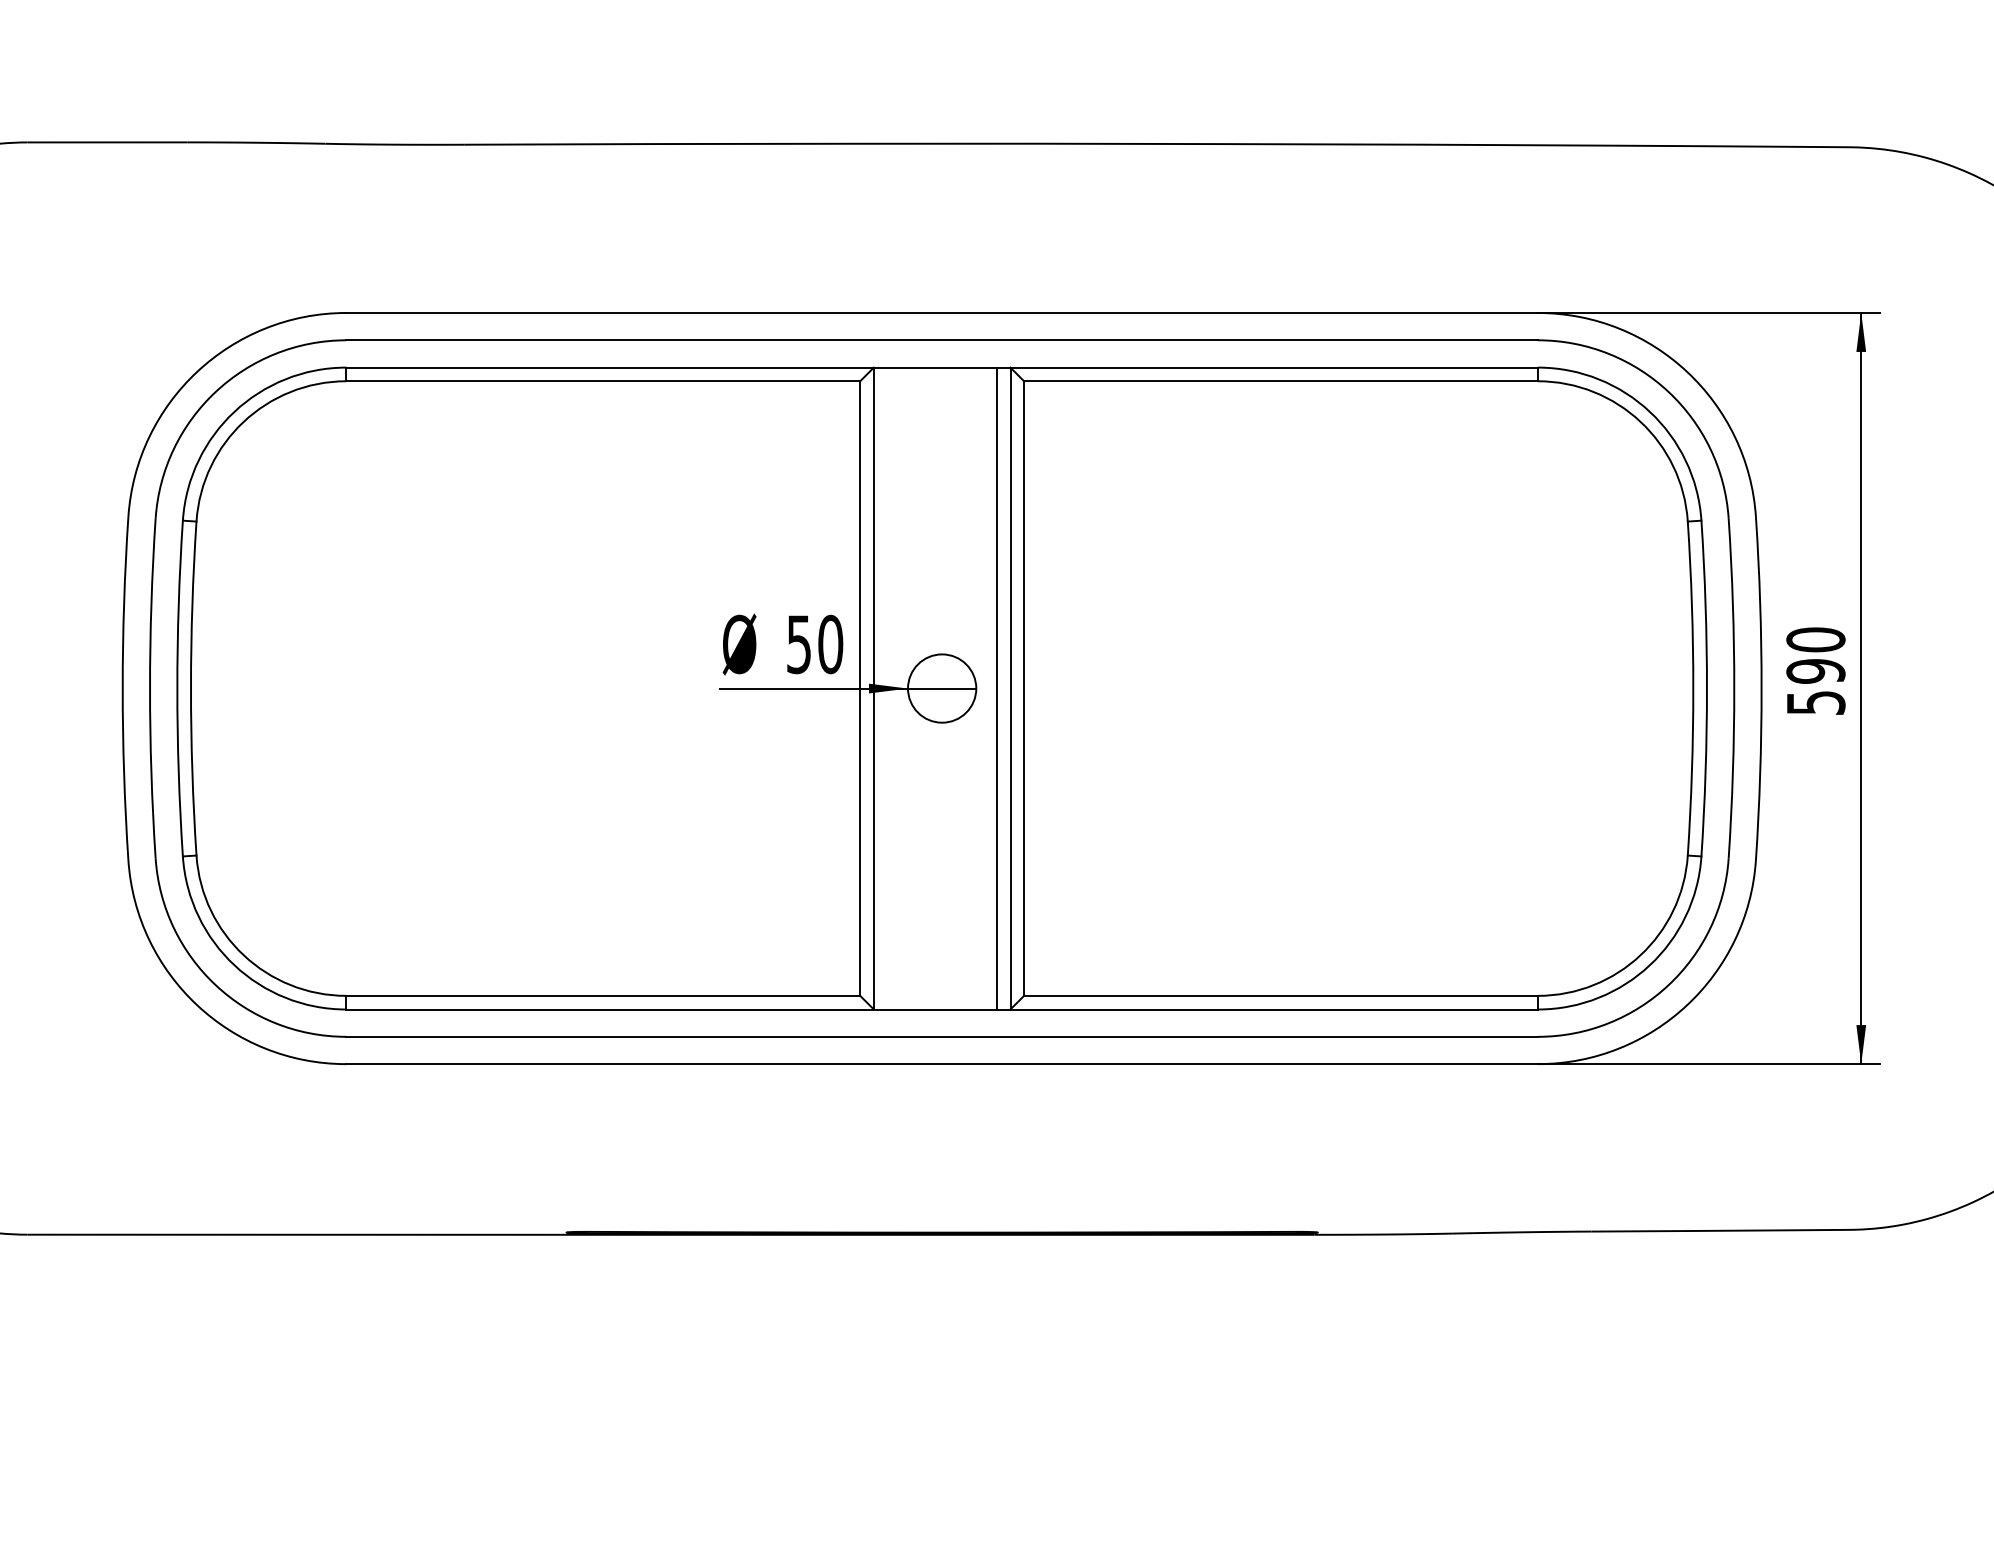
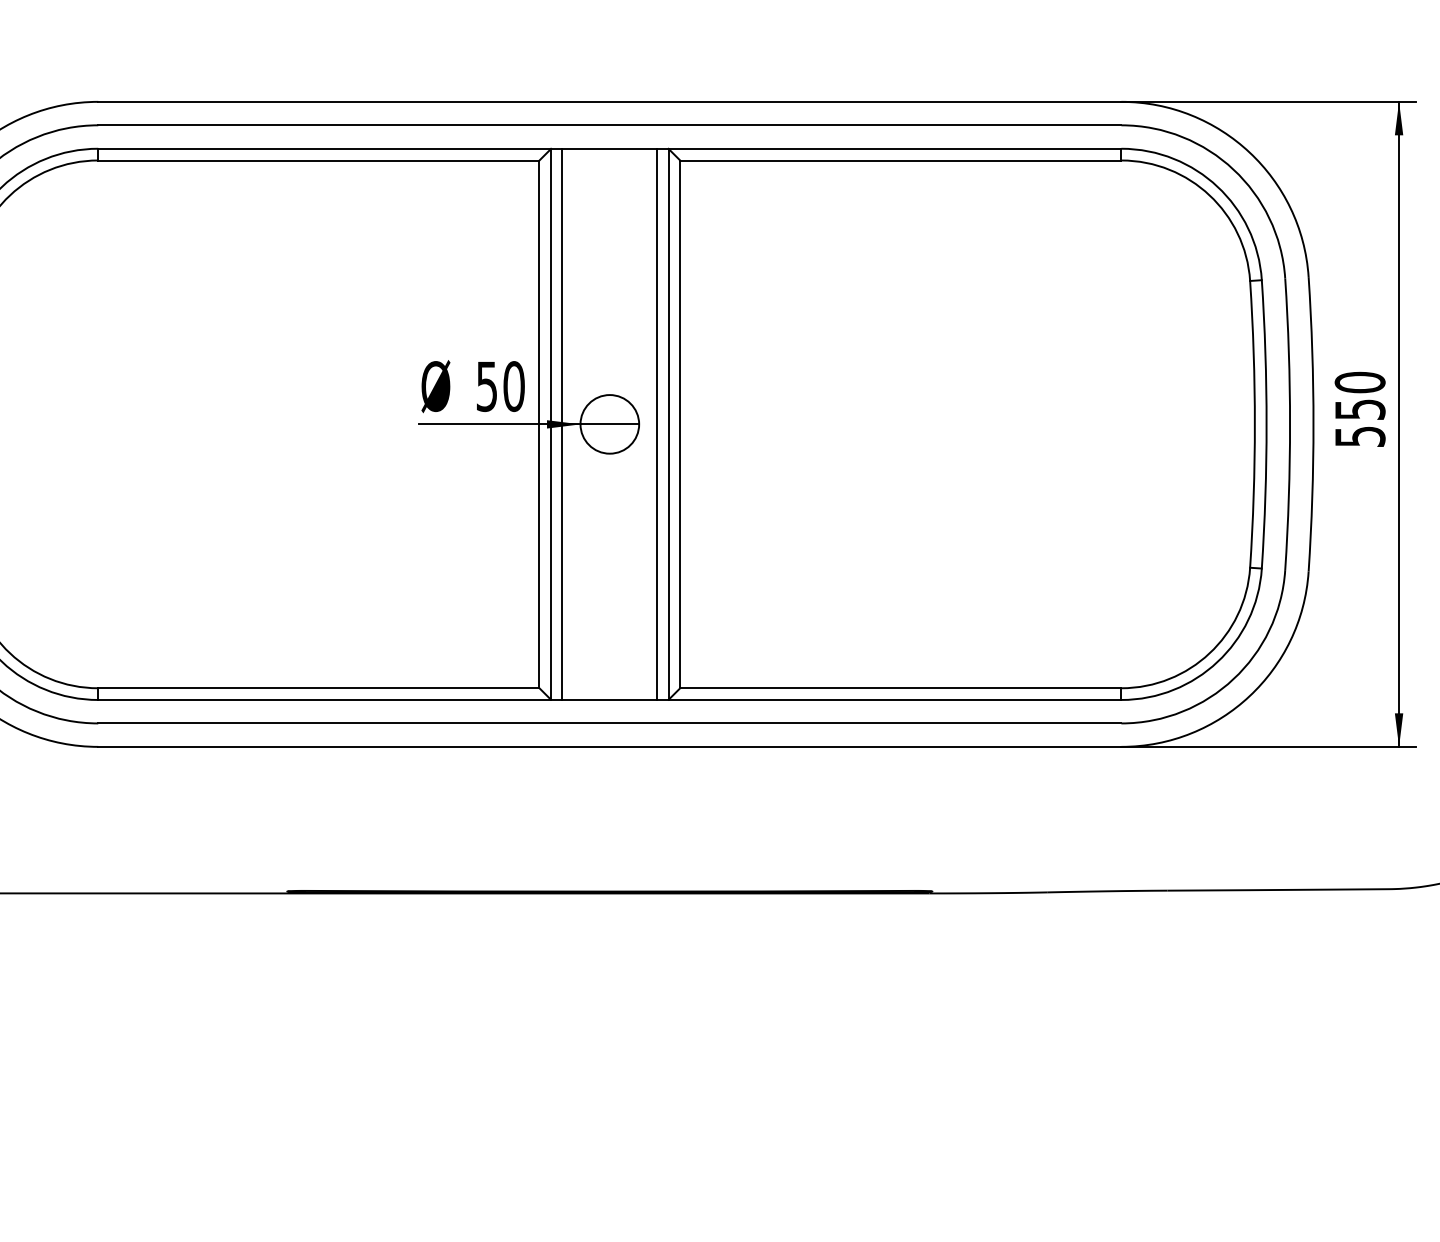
text: (1815, 671) -> (1359, 409), 590 -> 550
line: (886, 688) -> (562, 424), added

